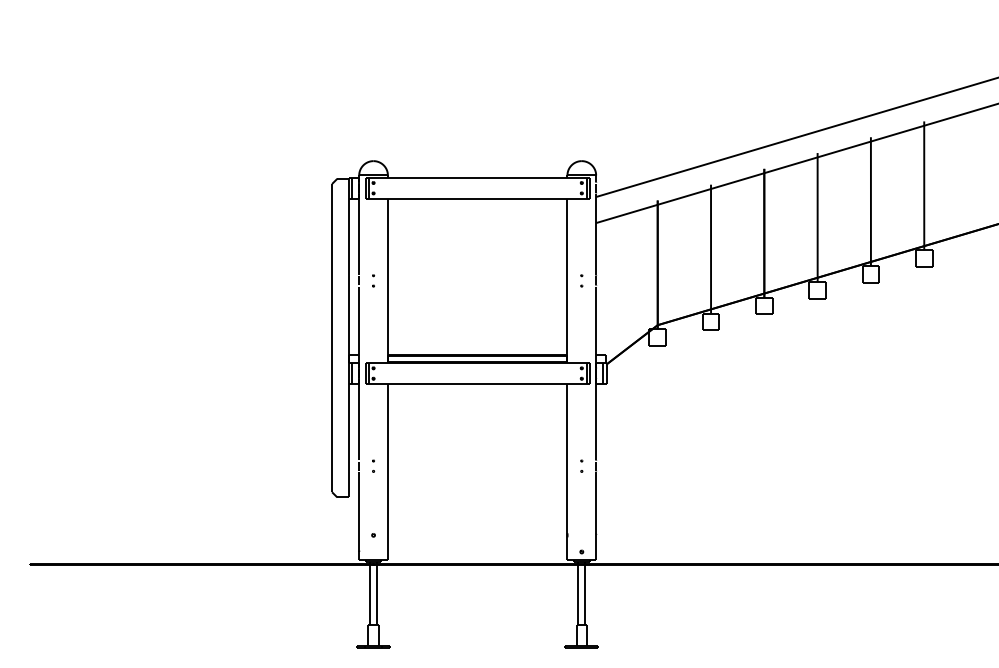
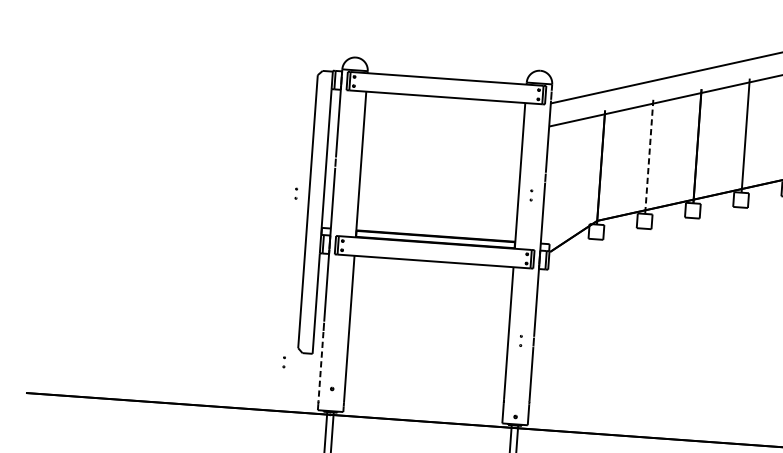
line: (711, 249) -> (649, 157), solid -> dashed
part: (373, 280) -> (296, 193), moved
part: (581, 280) -> (531, 195), moved
part: (373, 465) -> (284, 361), moved
line: (359, 511) -> (321, 366), solid -> dashed

